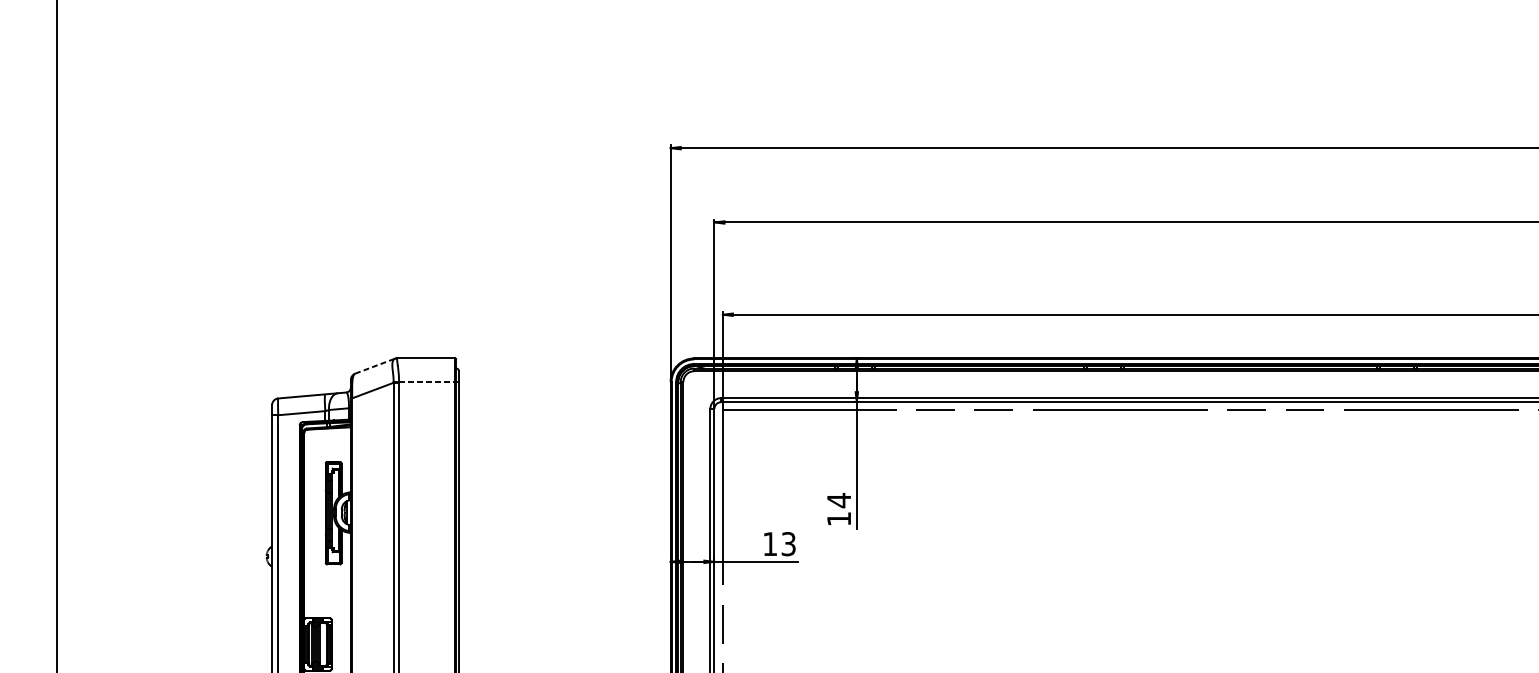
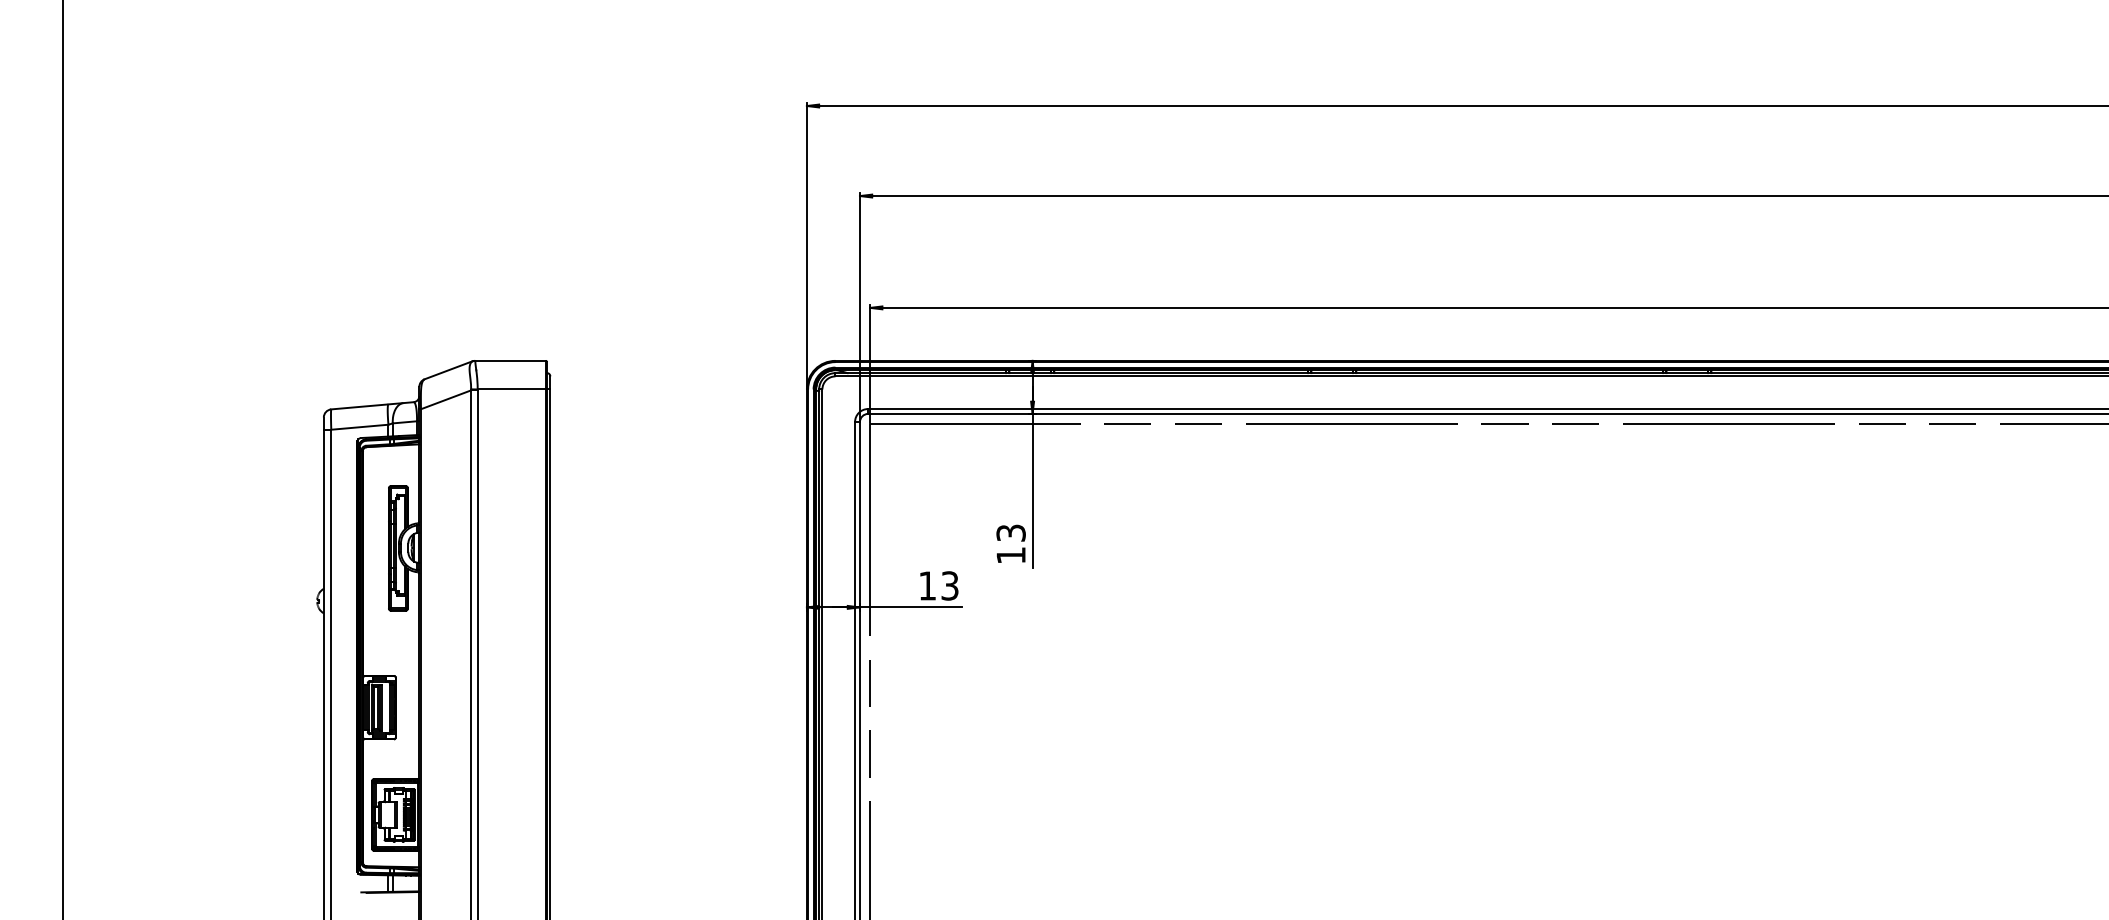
line: (374, 366) -> (447, 370), dashed -> solid
line: (427, 382) -> (512, 389), dashed -> solid
text: (838, 500) -> (1010, 532), 14 -> 13

